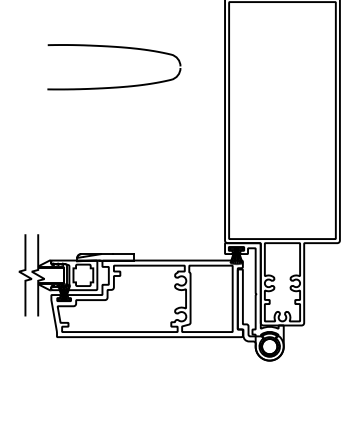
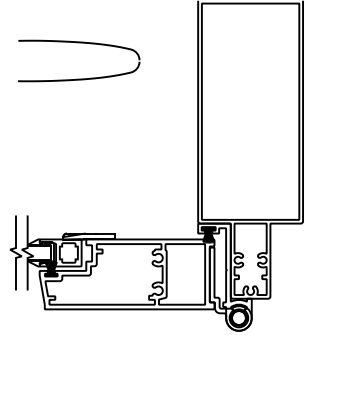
part: (114, 48) -> (79, 43), moved

